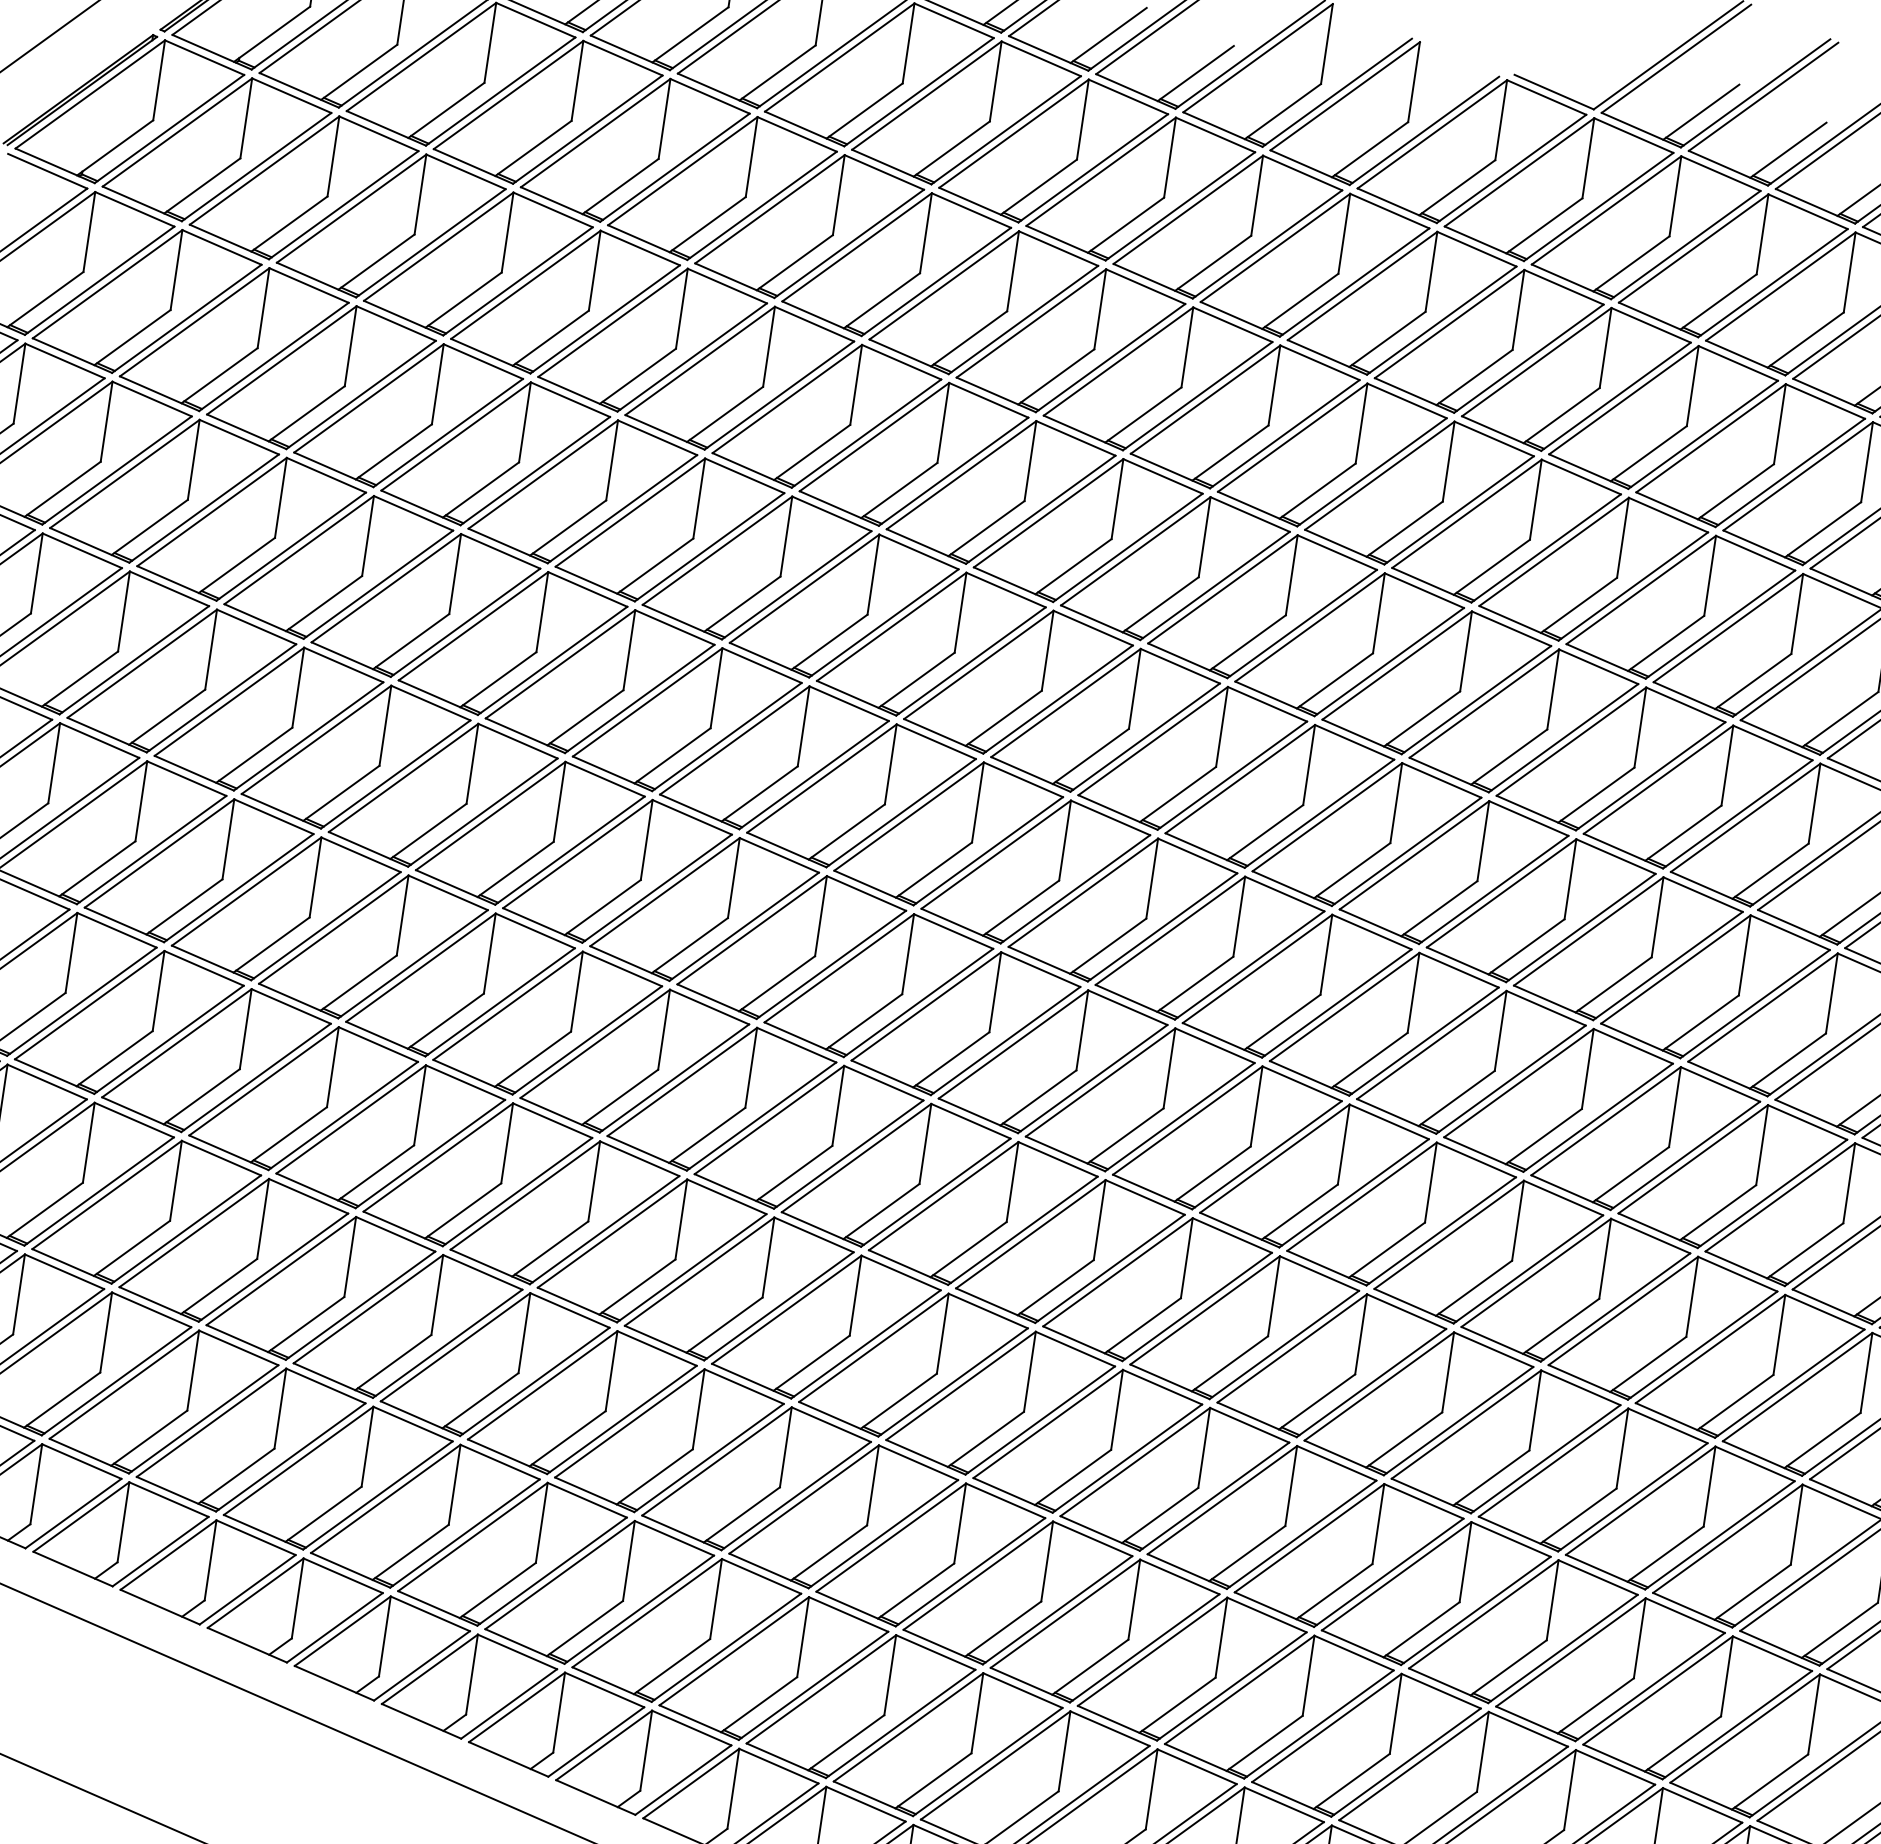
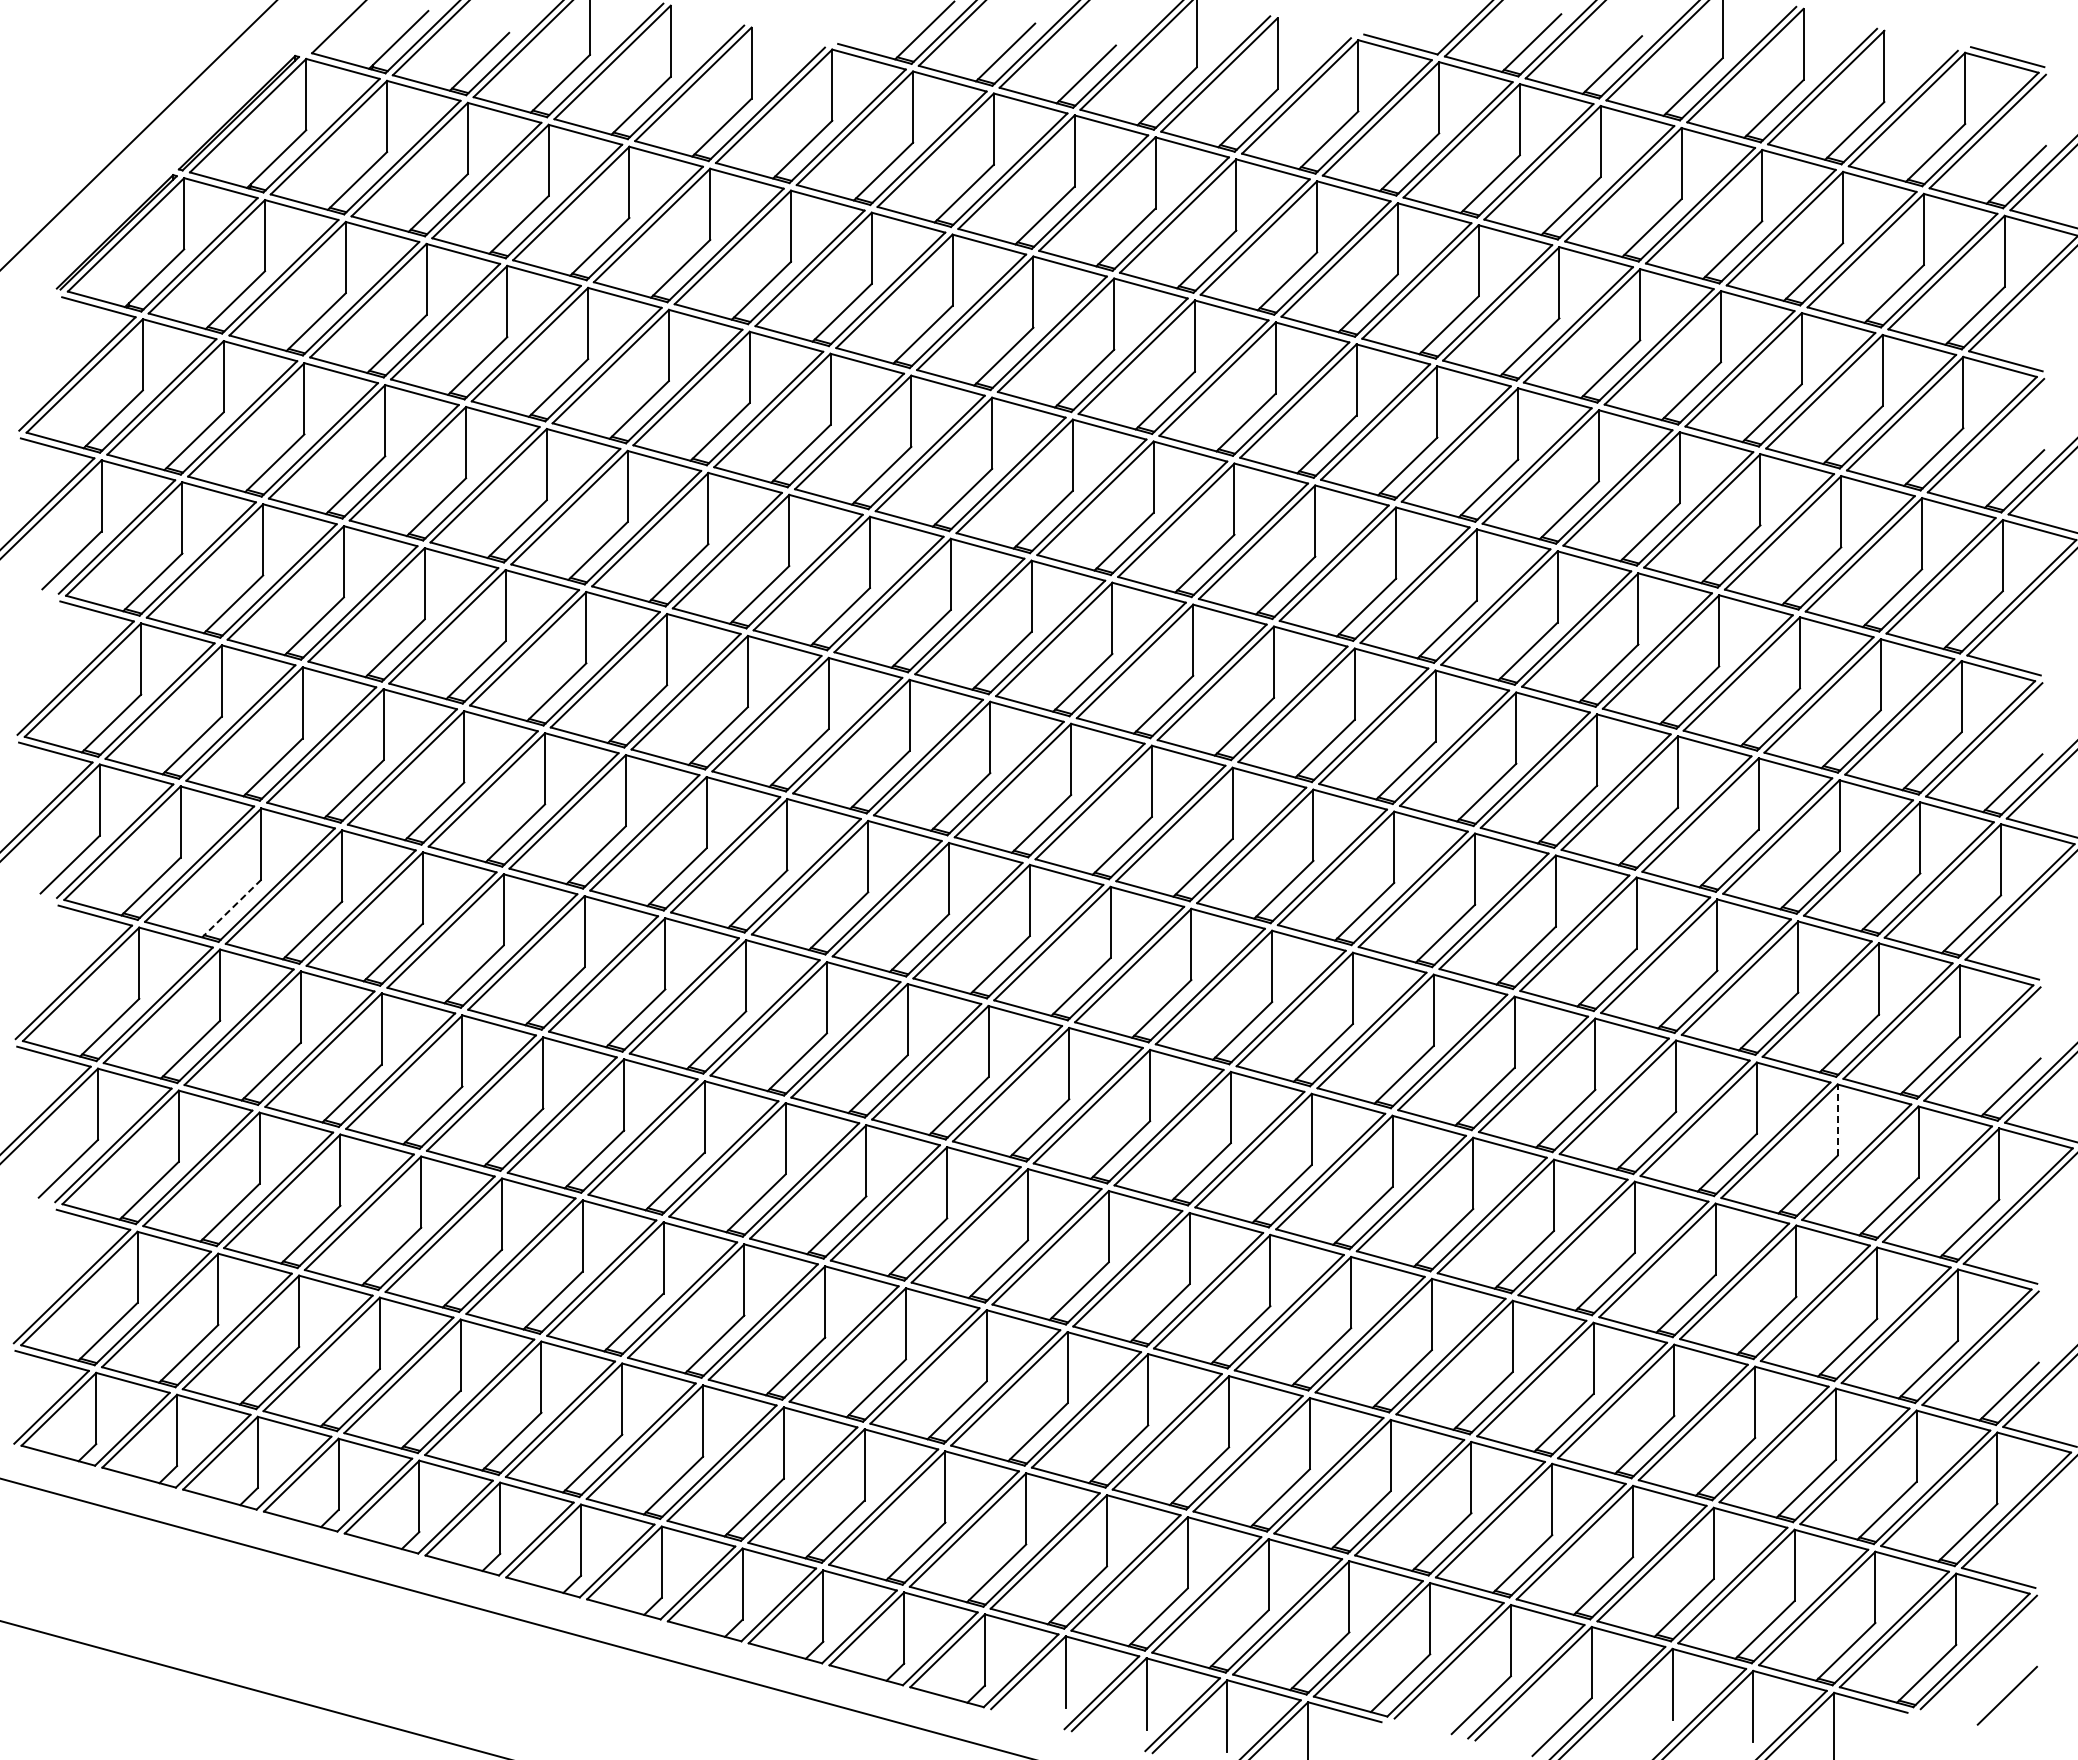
line: (97, 868) -> (231, 908), solid -> dashed
line: (1866, 1373) -> (1837, 1120), solid -> dashed

